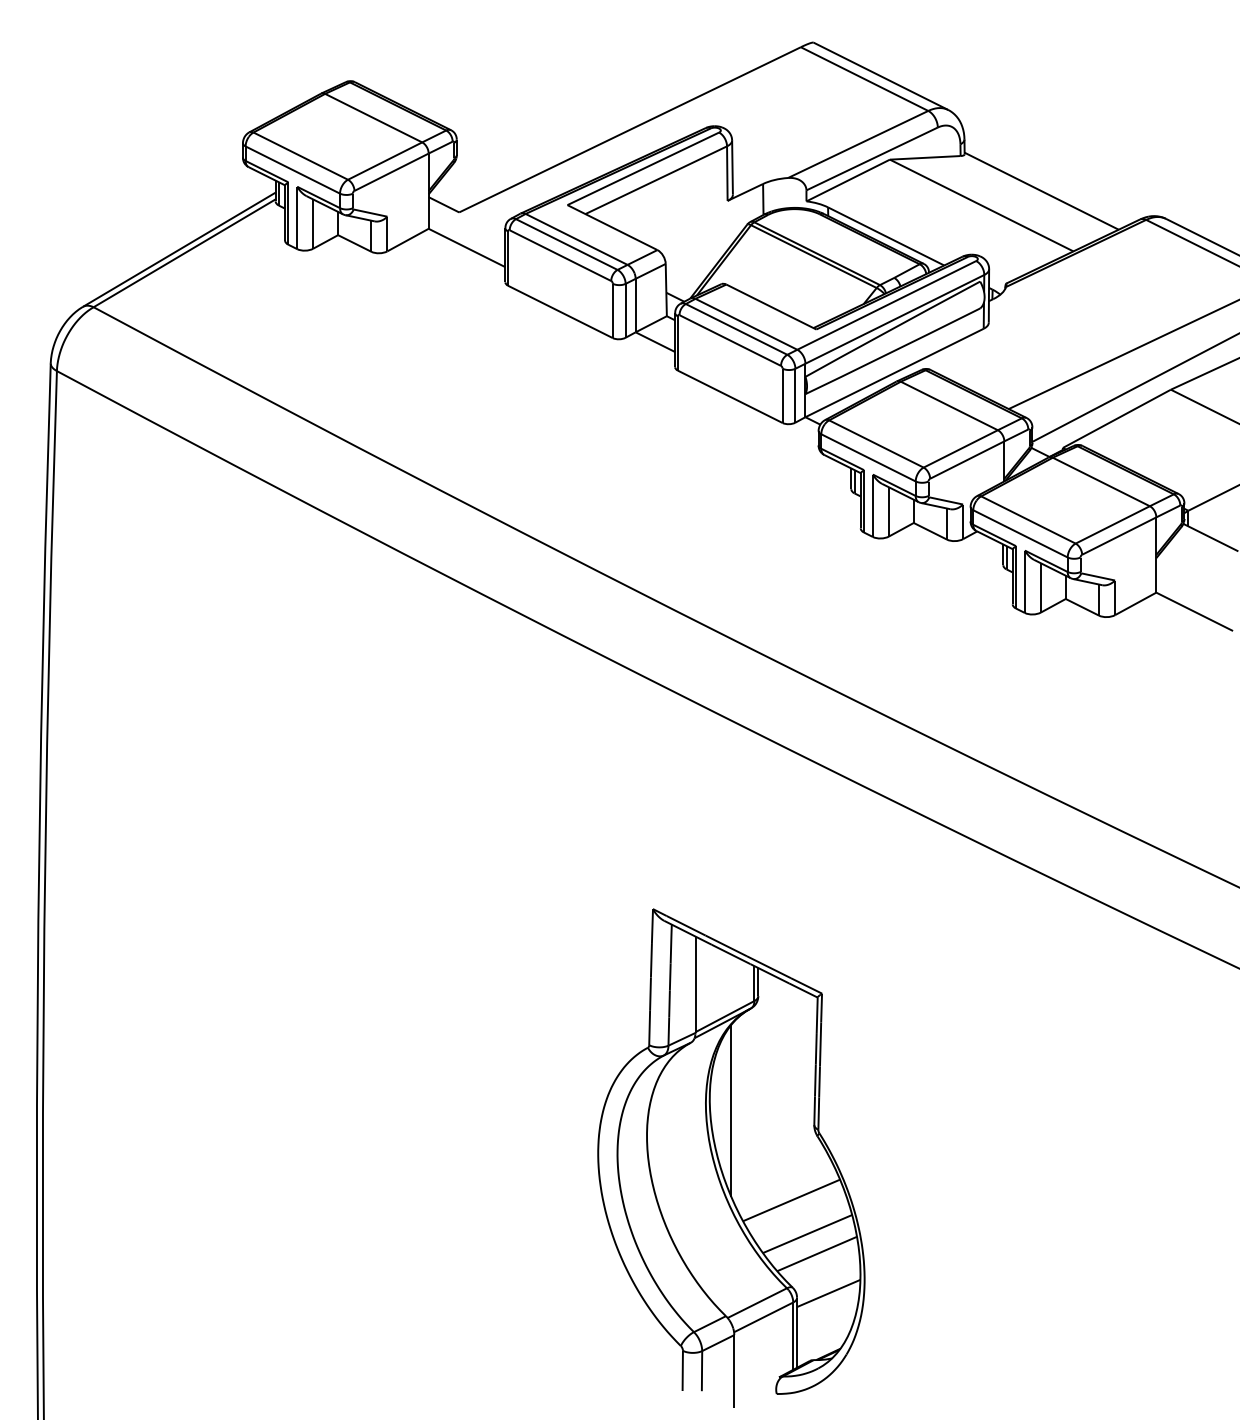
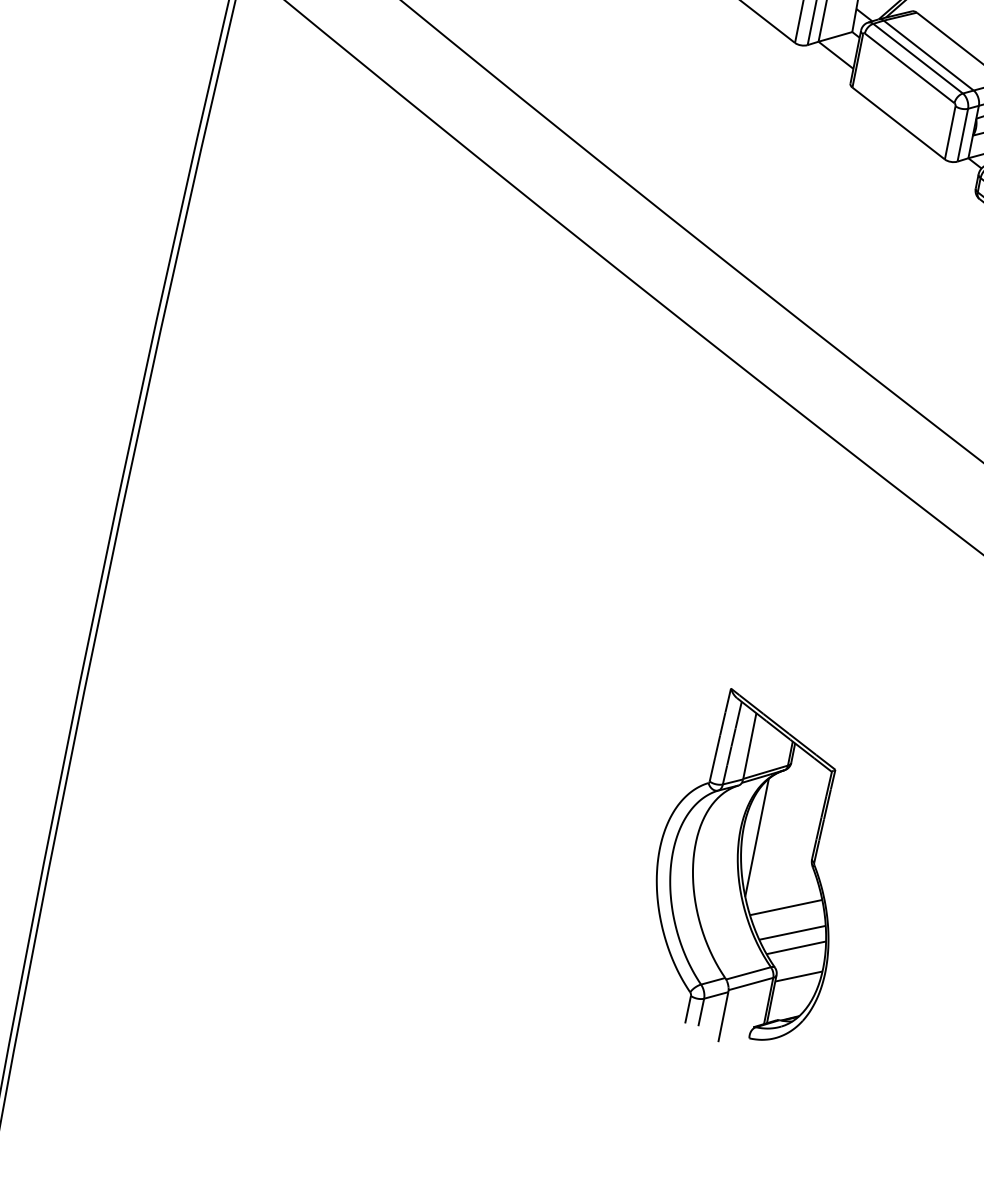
part: (731, 1157) -> (750, 869), size x0.7

